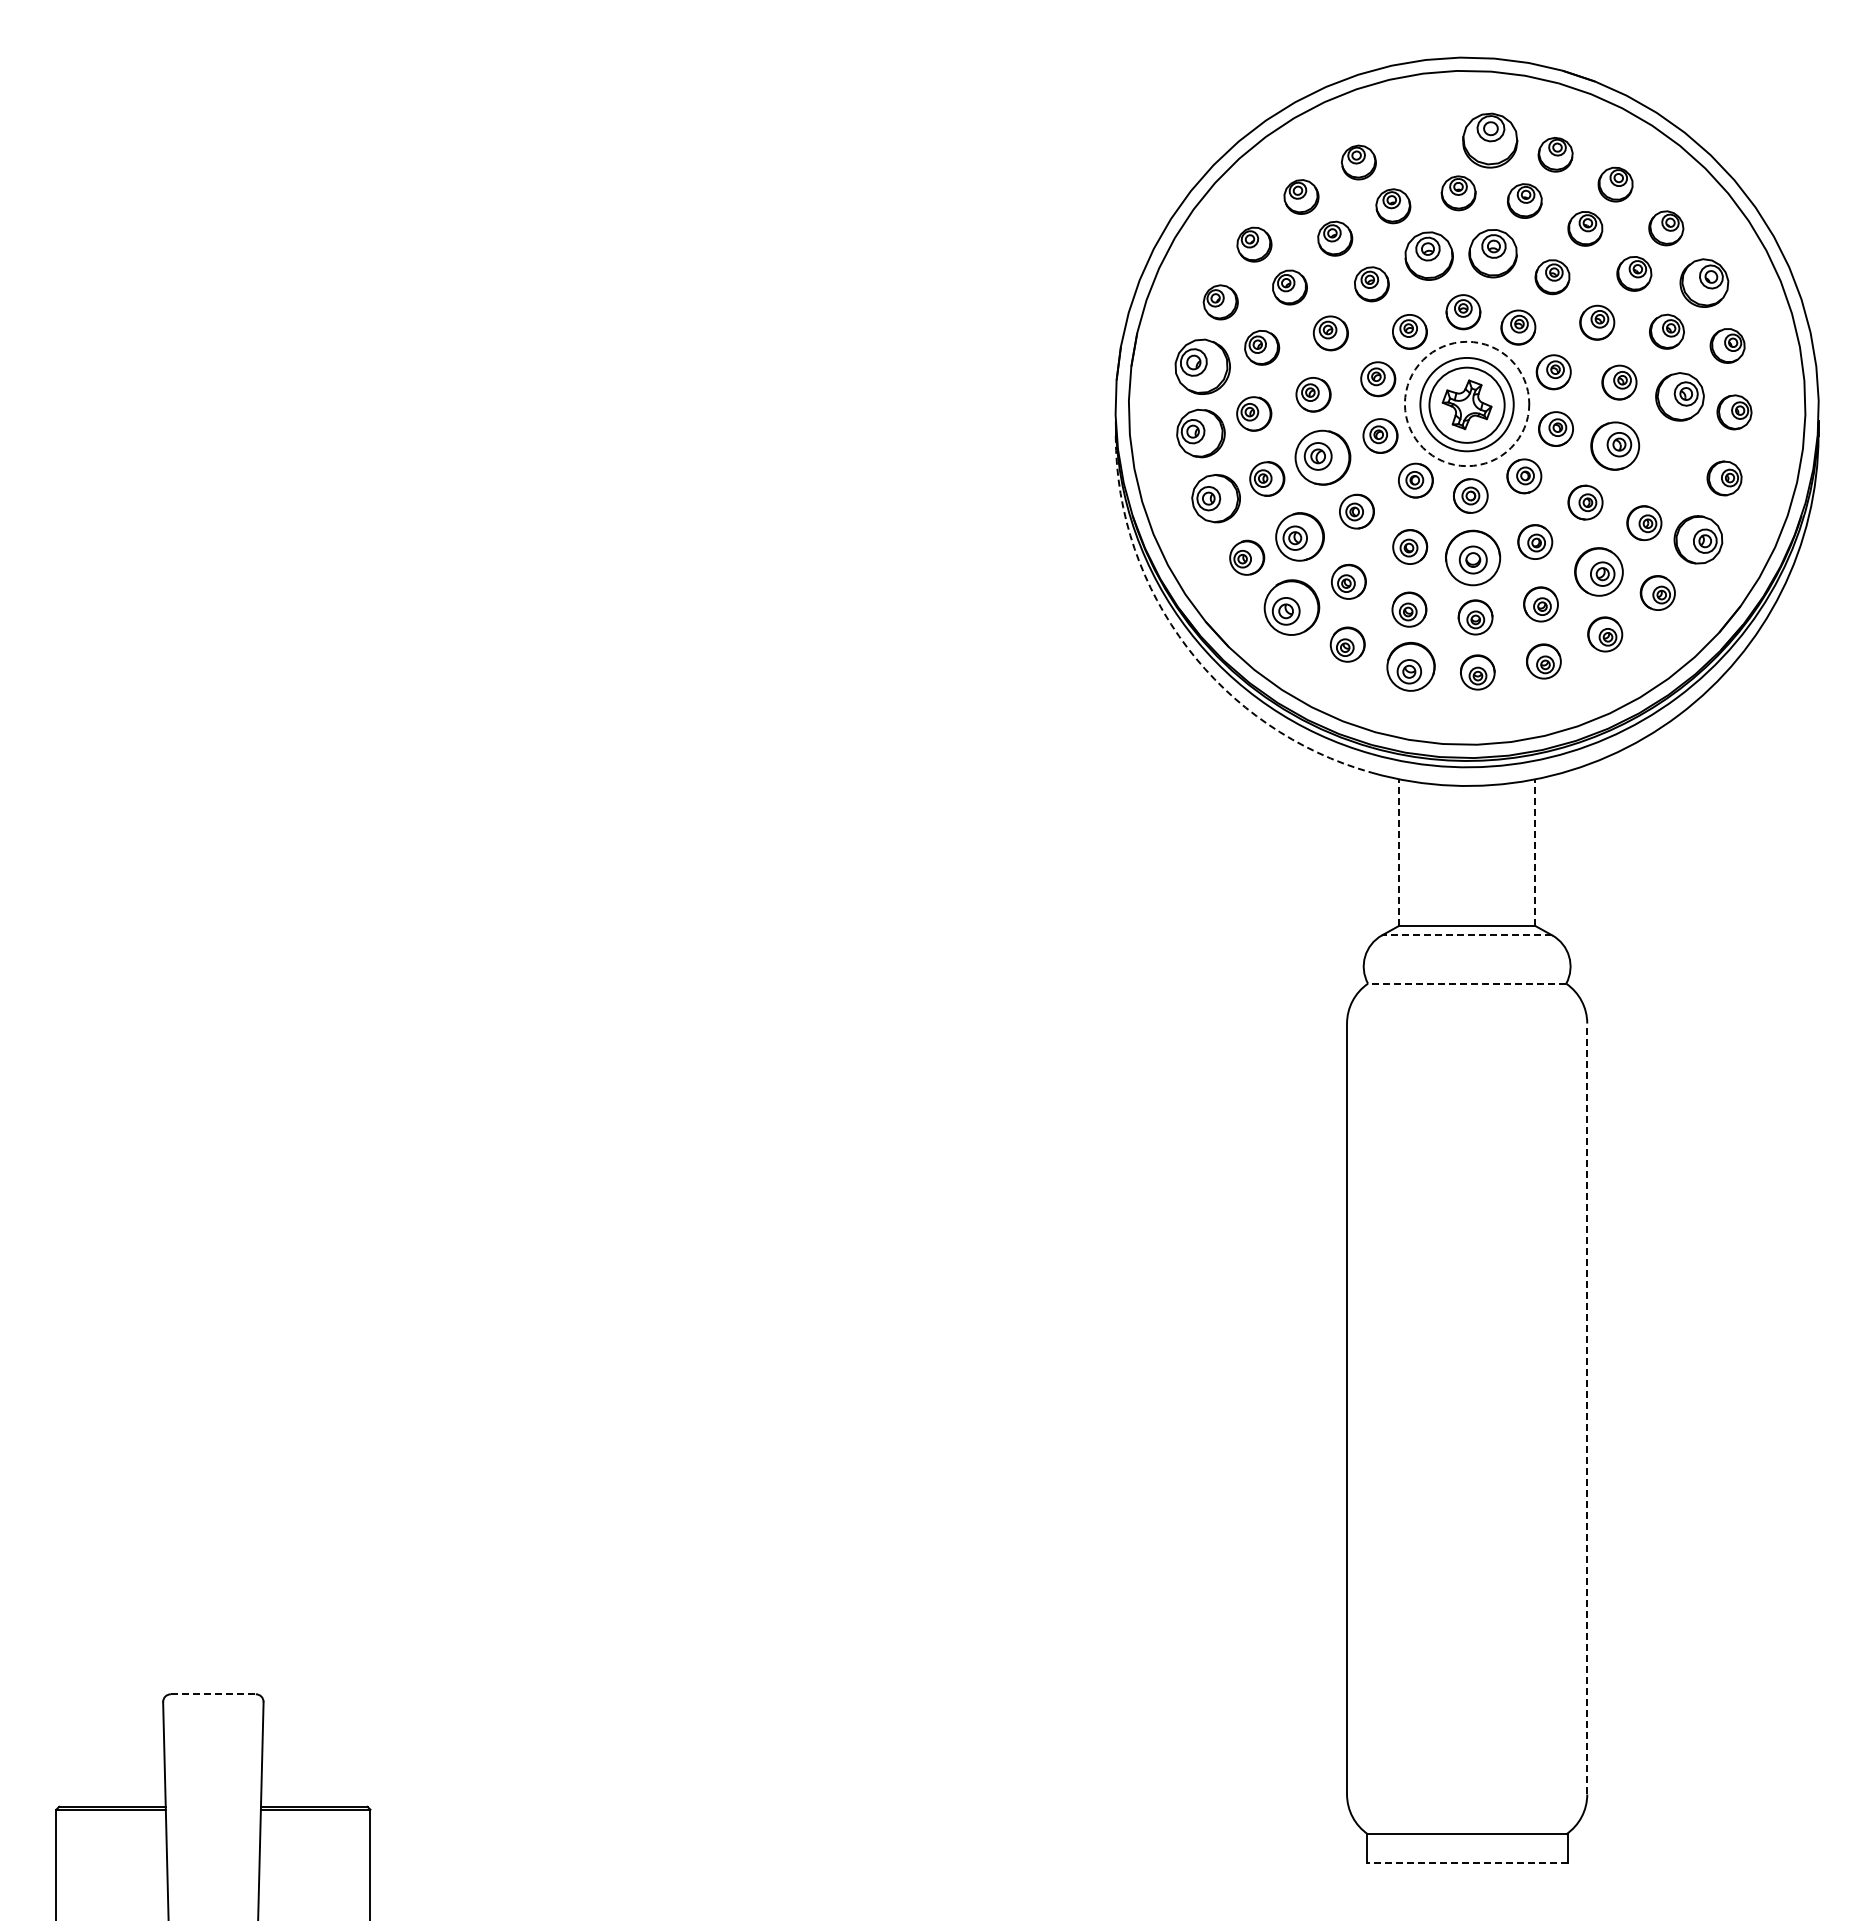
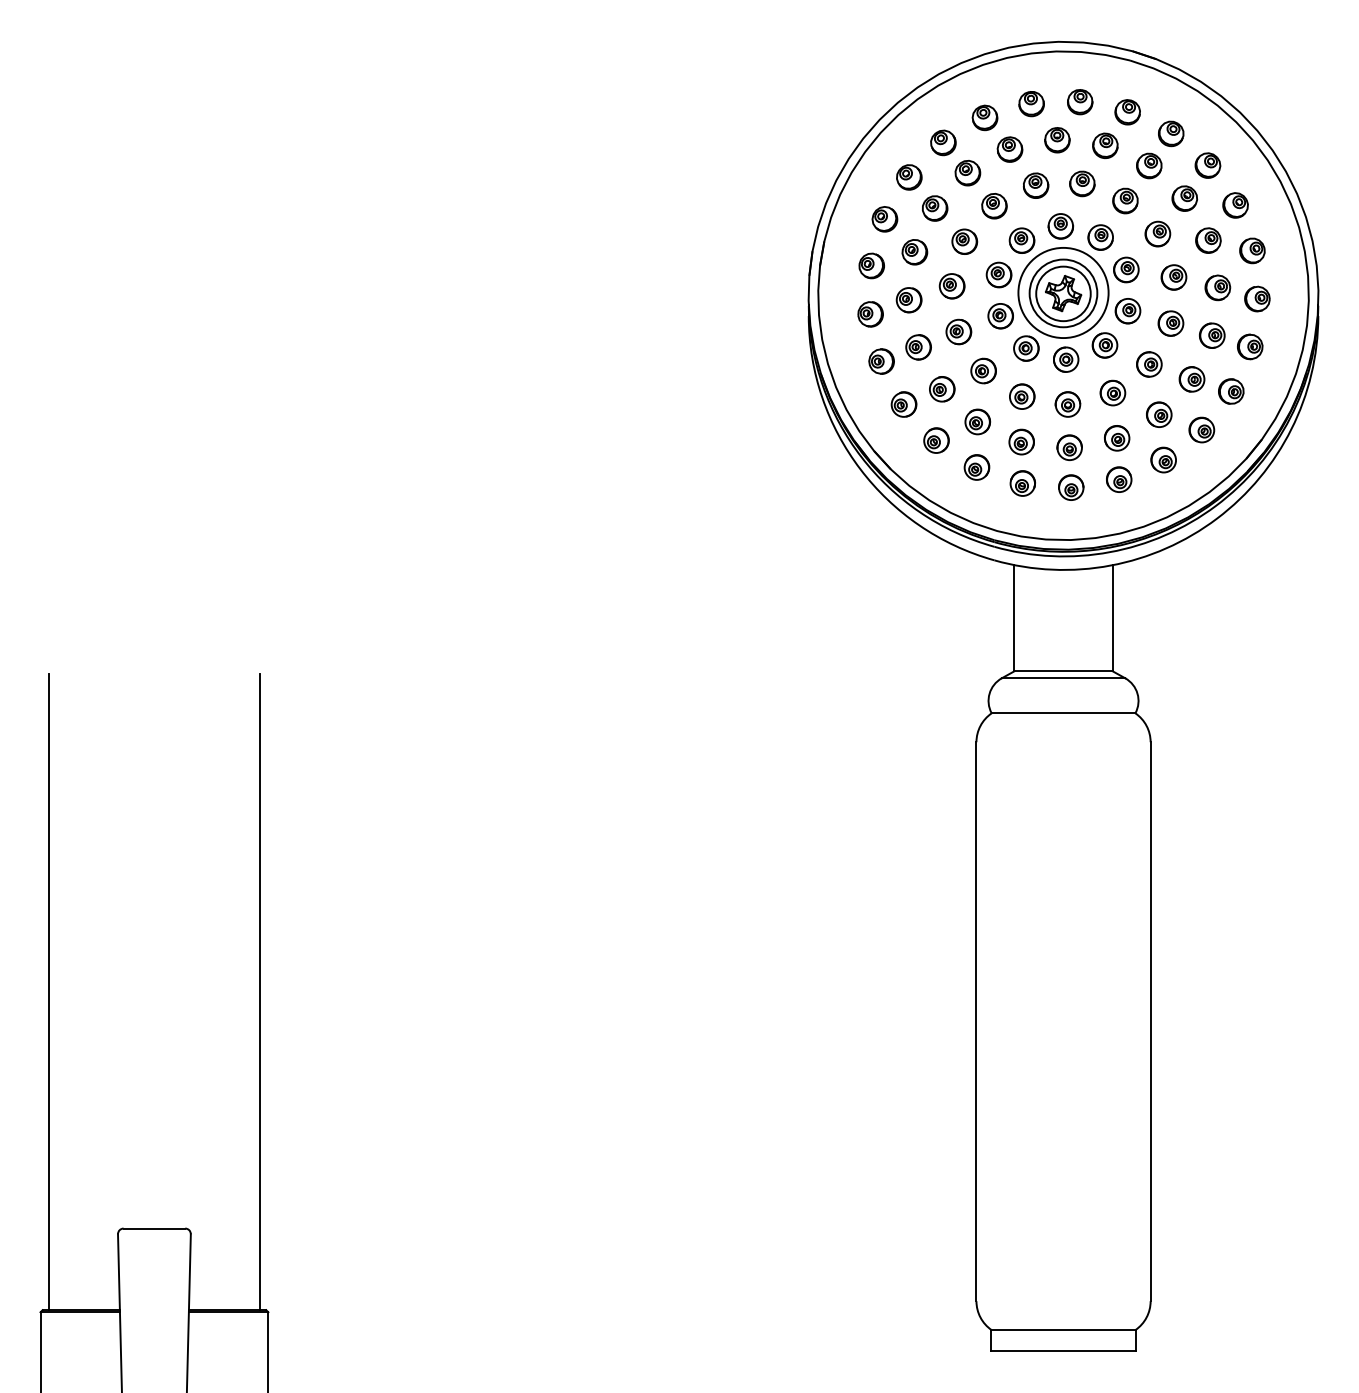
part: (1489, 140) -> (1079, 101), size x0.62
part: (1423, 143) -> (1031, 104), added
part: (1492, 253) -> (1081, 183), size x0.71
part: (1429, 255) -> (1036, 185), size x0.71
part: (1704, 283) -> (1235, 205), size x0.71
part: (1202, 366) -> (871, 265), size x0.62
part: (1679, 396) -> (1217, 287), size x0.71
circle: (1466, 403) -> (1063, 292), dashed -> solid
part: (1201, 433) -> (870, 314), size x0.71
part: (1615, 446) -> (1171, 323), size x0.71
part: (1322, 457) -> (958, 331), size x0.62
part: (1672, 462) -> (1212, 335), added
part: (1216, 498) -> (881, 361), size x0.71
part: (1299, 536) -> (941, 389), size x0.71
part: (1698, 539) -> (1231, 391), size x0.71
part: (1473, 557) -> (1068, 404), size x0.62
part: (1599, 571) -> (1159, 414), size x0.71
part: (1291, 607) -> (936, 440), size x0.62
arc: (1187, 647) -> (860, 469), dashed -> solid
part: (1410, 666) -> (1022, 483), size x0.71
line: (1399, 852) -> (1014, 618), dashed -> solid
line: (1534, 852) -> (1112, 618), dashed -> solid
line: (1466, 935) -> (1063, 678), dashed -> solid
line: (1466, 983) -> (1063, 713), dashed -> solid
line: (68, 1368) -> (49, 992), added
line: (358, 1368) -> (259, 992), added
line: (1587, 1408) -> (1150, 1021), dashed -> solid
line: (213, 1694) -> (154, 1228), dashed -> solid
line: (1467, 1863) -> (1063, 1351), dashed -> solid

